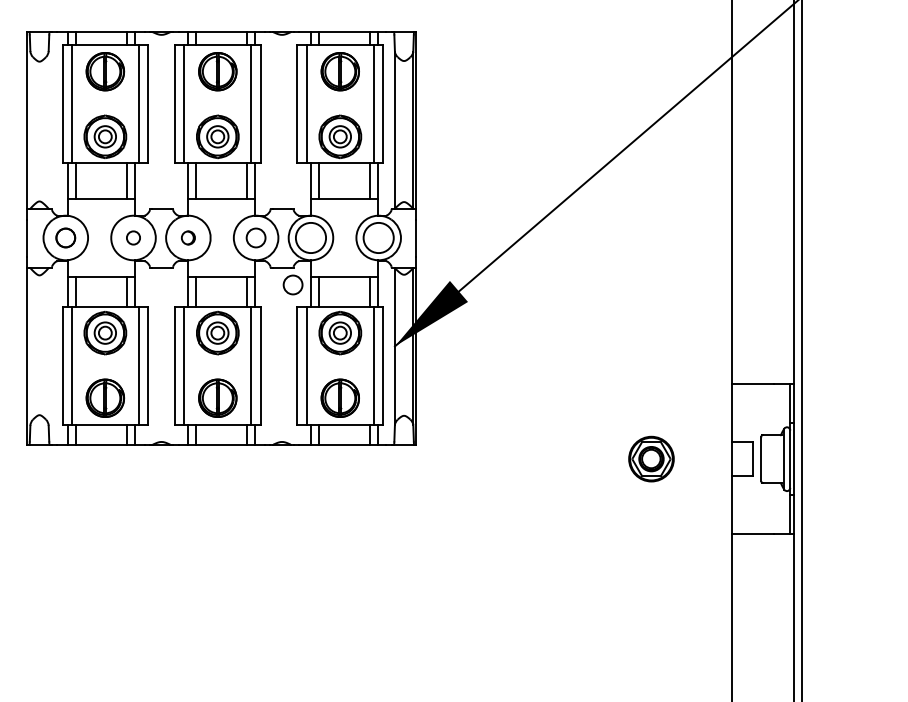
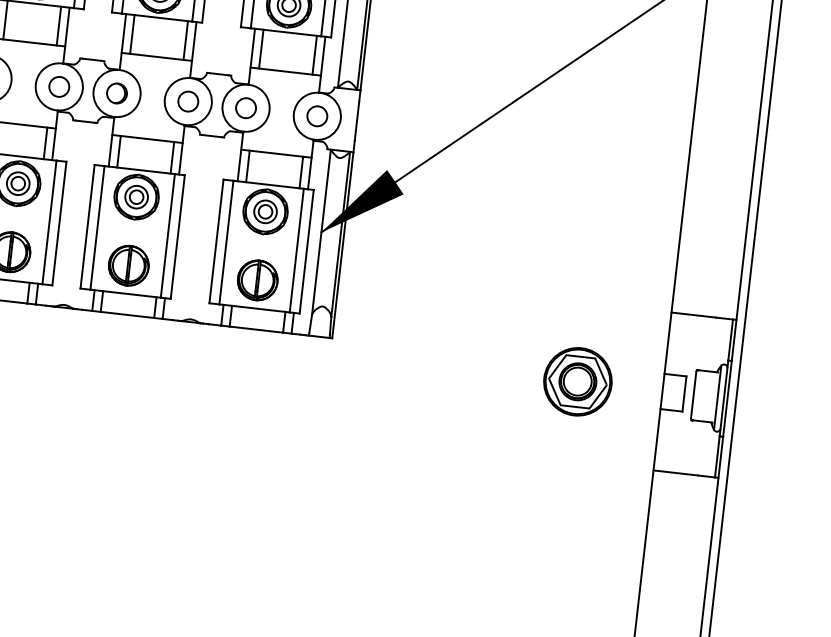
circle: (133, 237) -> (59, 86), size x1.43
part: (188, 237) -> (117, 92), size x1.43
circle: (310, 237) -> (245, 107), size x0.62
circle: (378, 237) -> (317, 115), size x0.62
circle: (292, 284) -> (221, 154), removed
part: (651, 458) -> (578, 381), size x1.43

